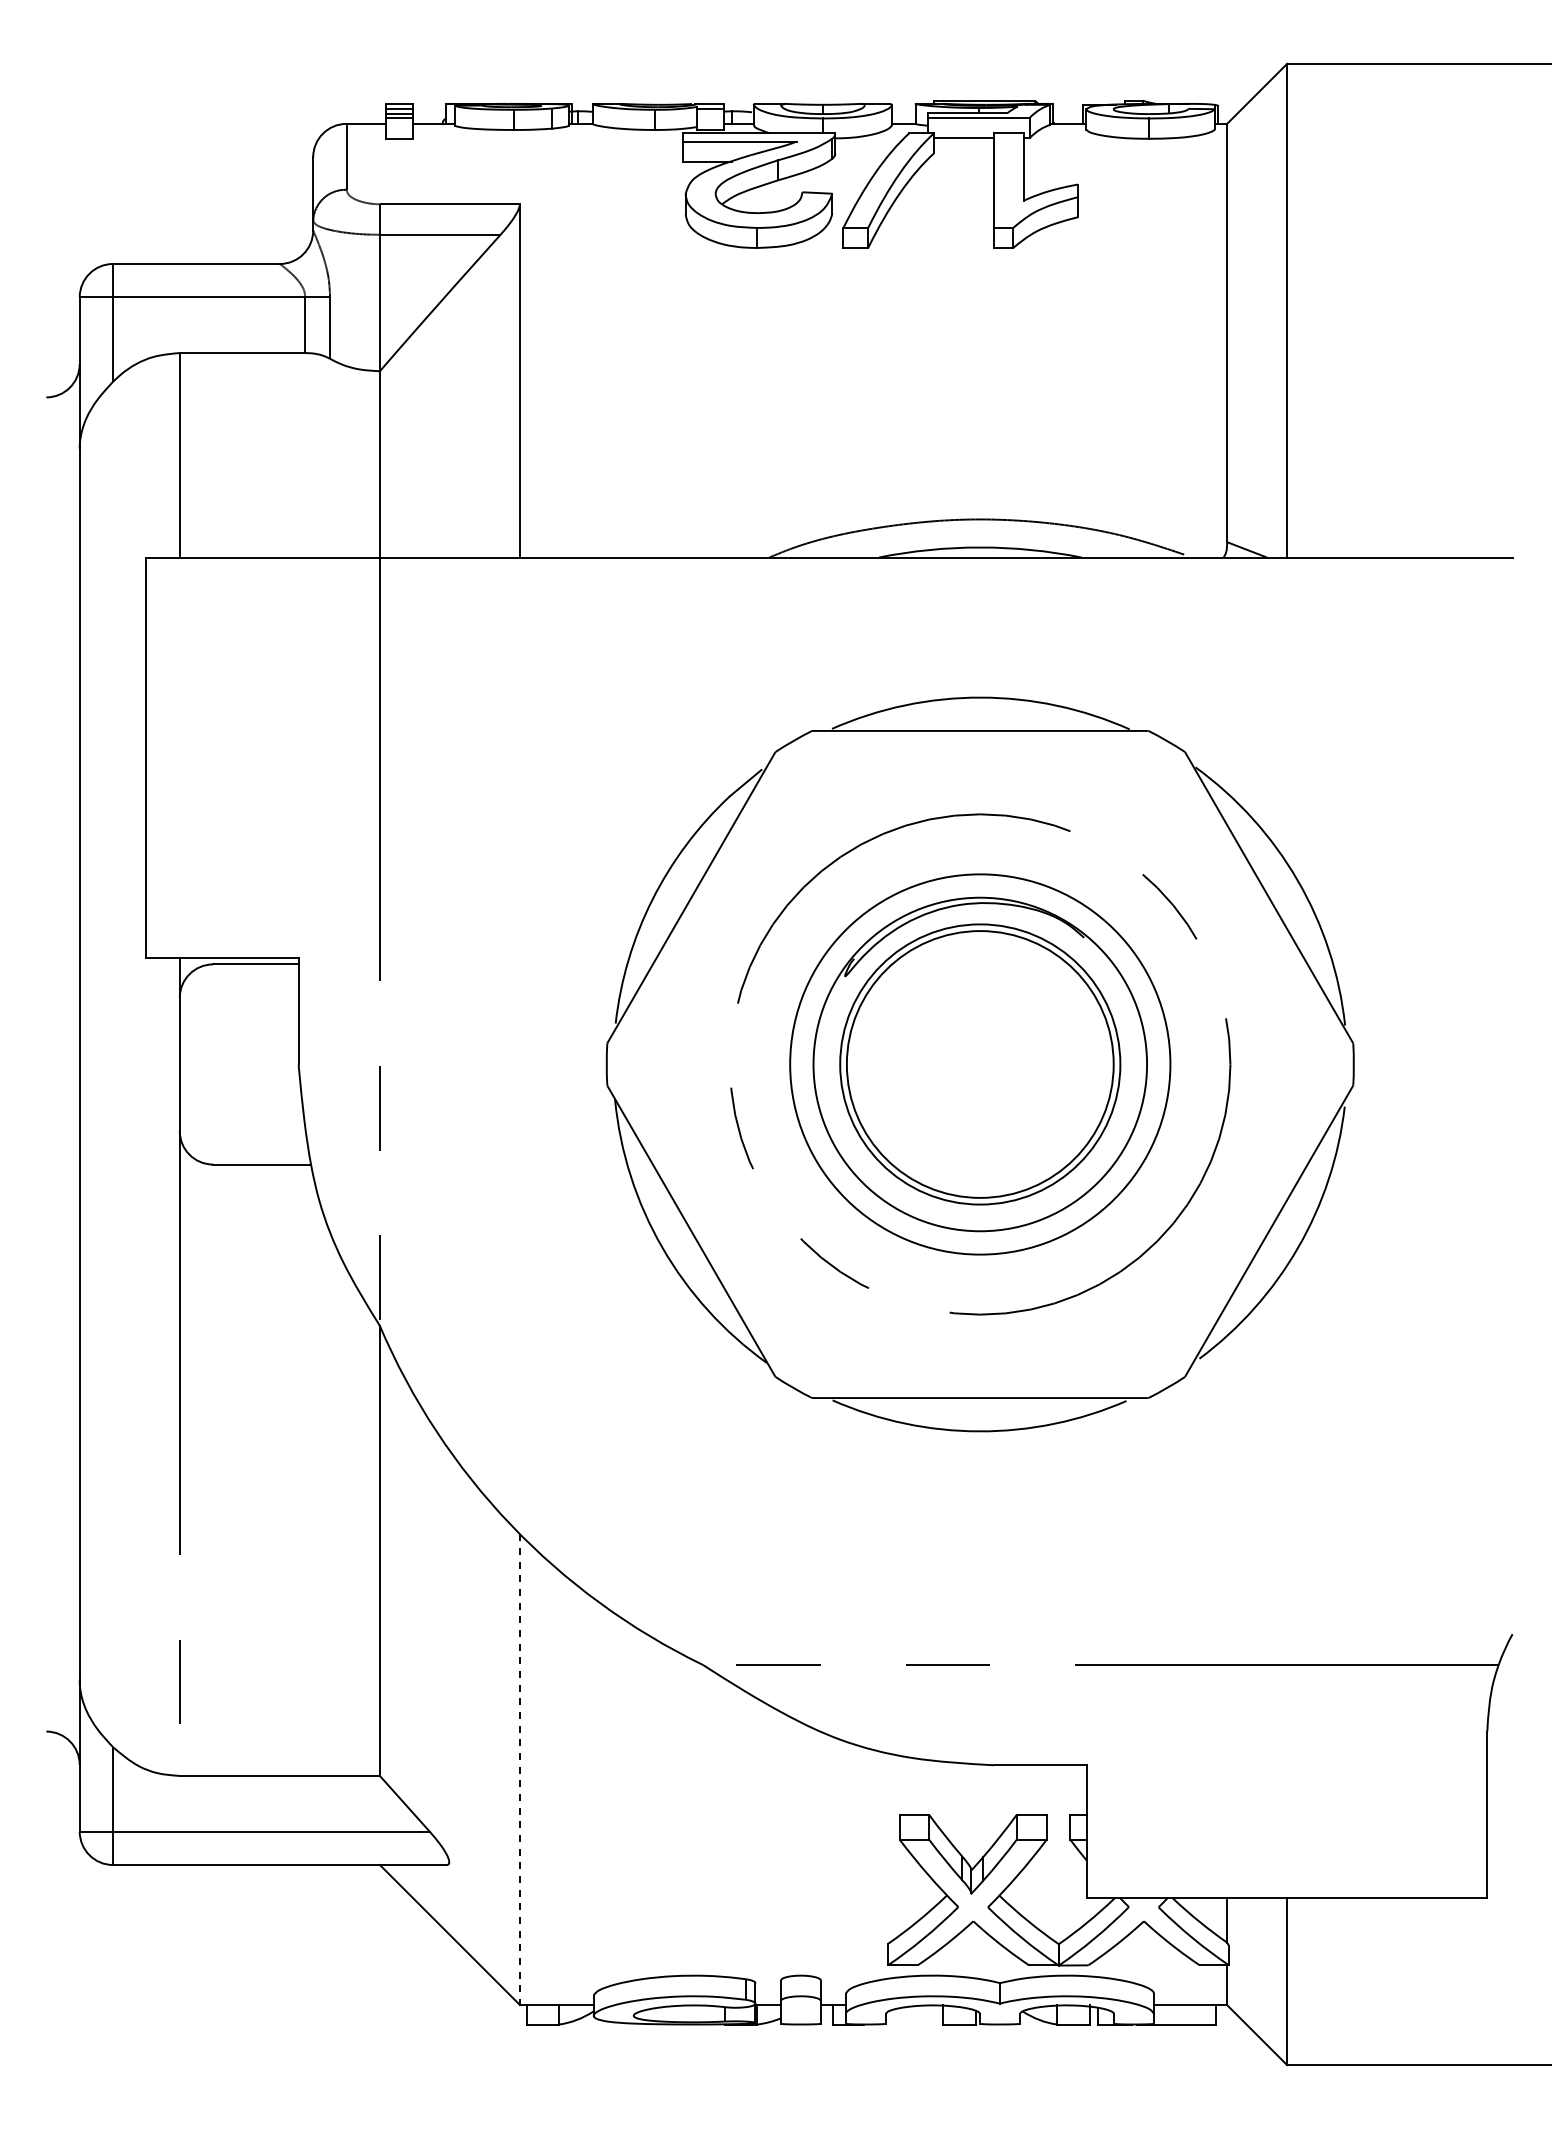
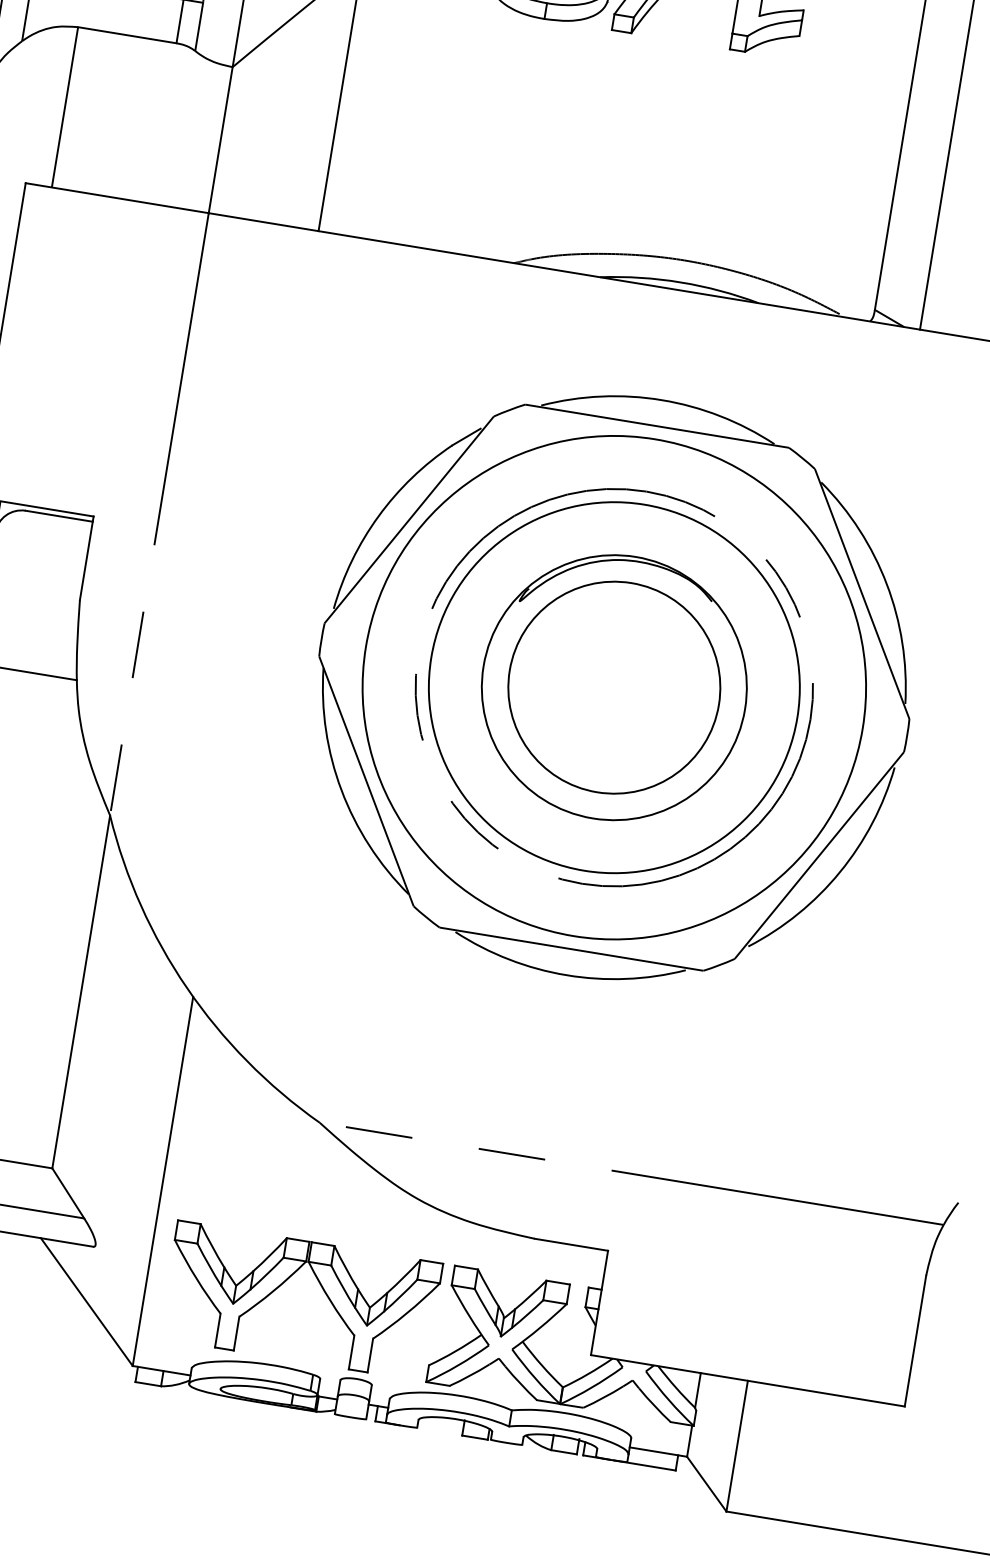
circle: (979, 1064) -> (613, 687), size x1.67
circle: (980, 1064) -> (614, 687), size x1.67
line: (520, 1770) -> (163, 1182), dashed -> solid
part: (690, 1872) -> (283, 1283), added

